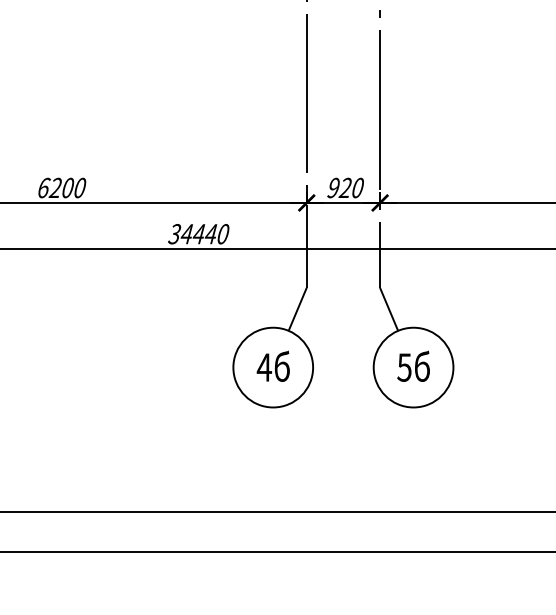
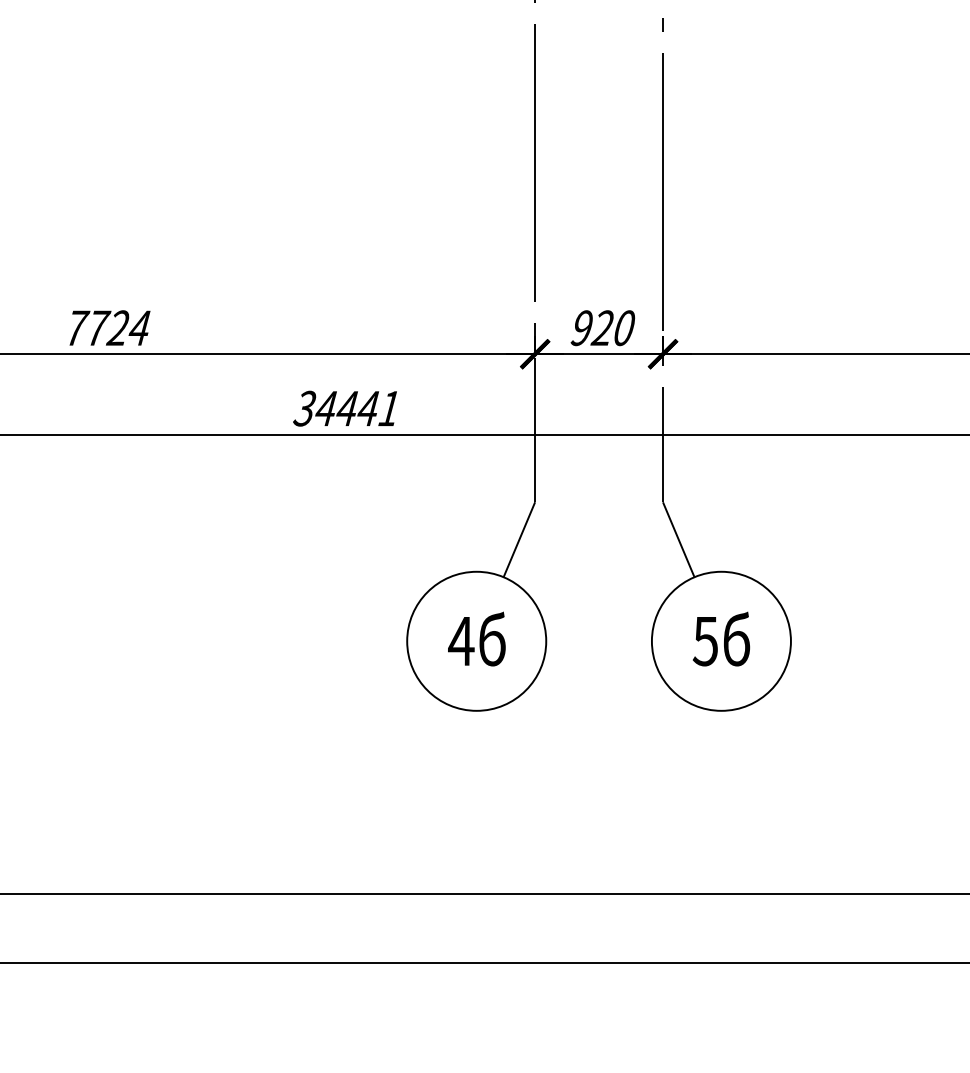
text: (62, 187) -> (109, 327), 6200 -> 7724
text: (223, 234) -> (389, 409), 34440 -> 34441

